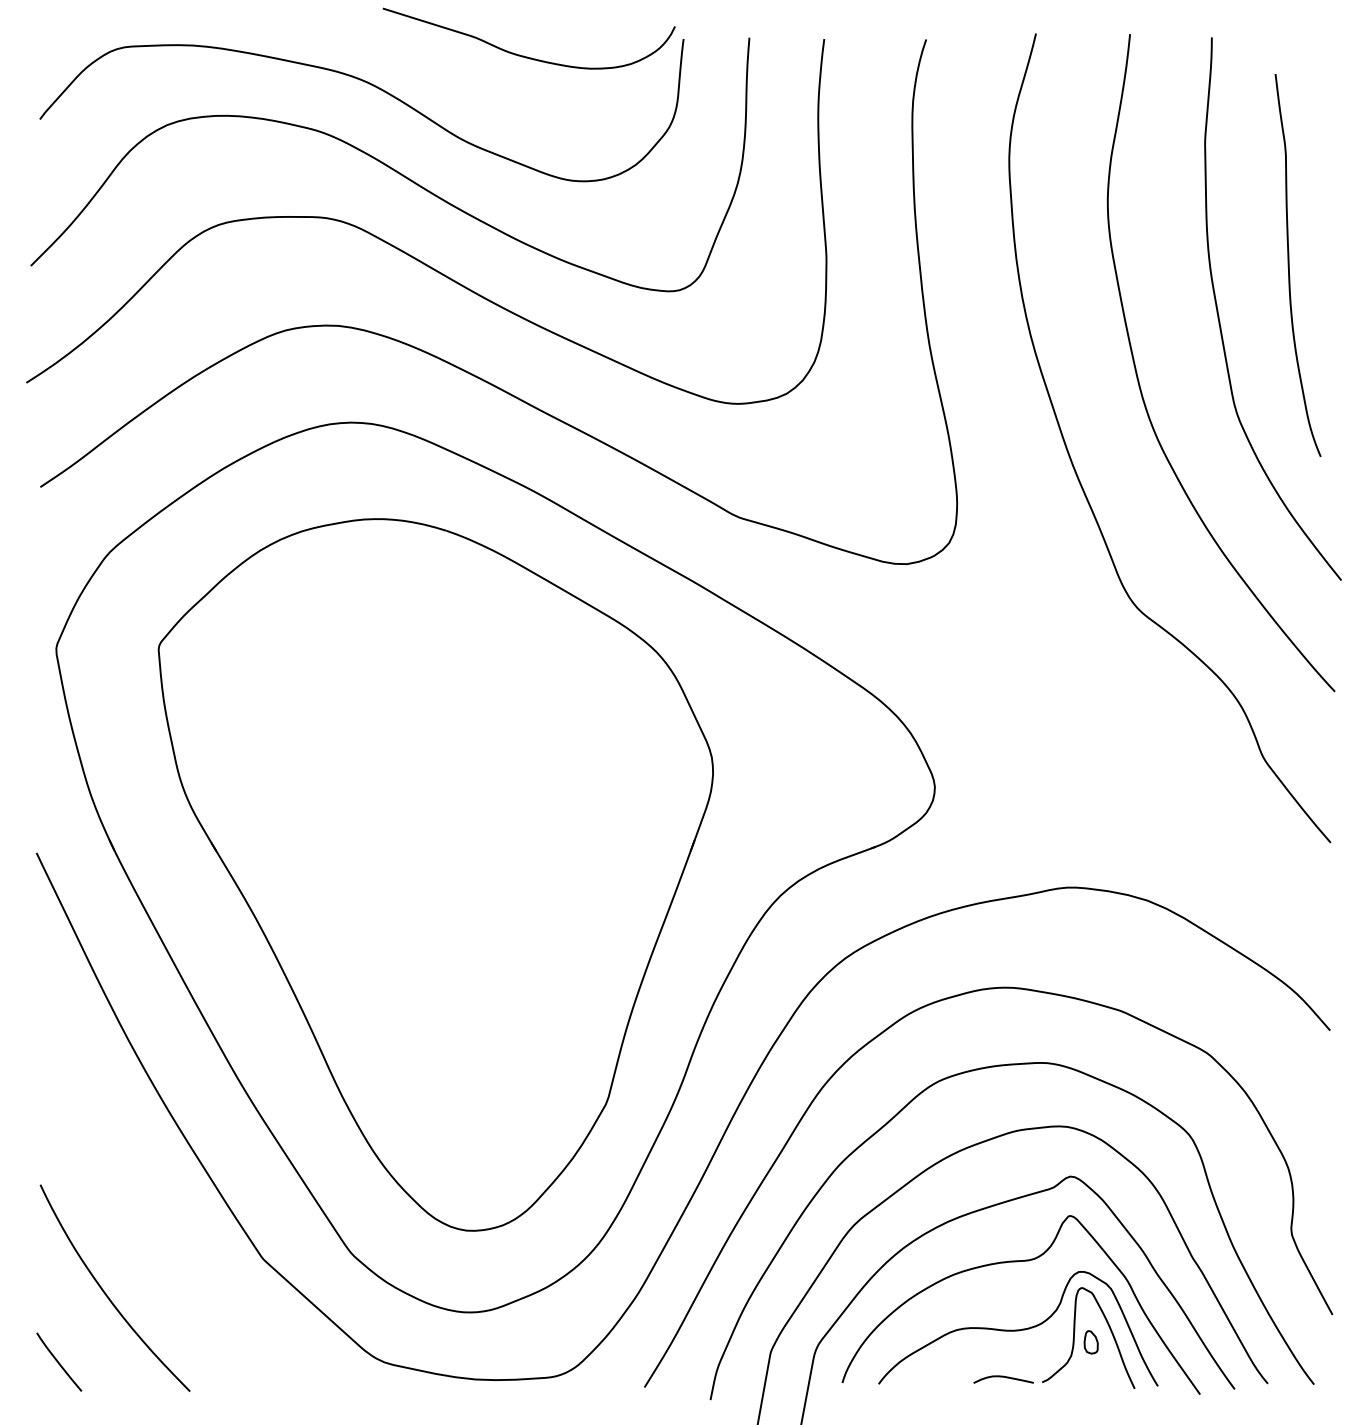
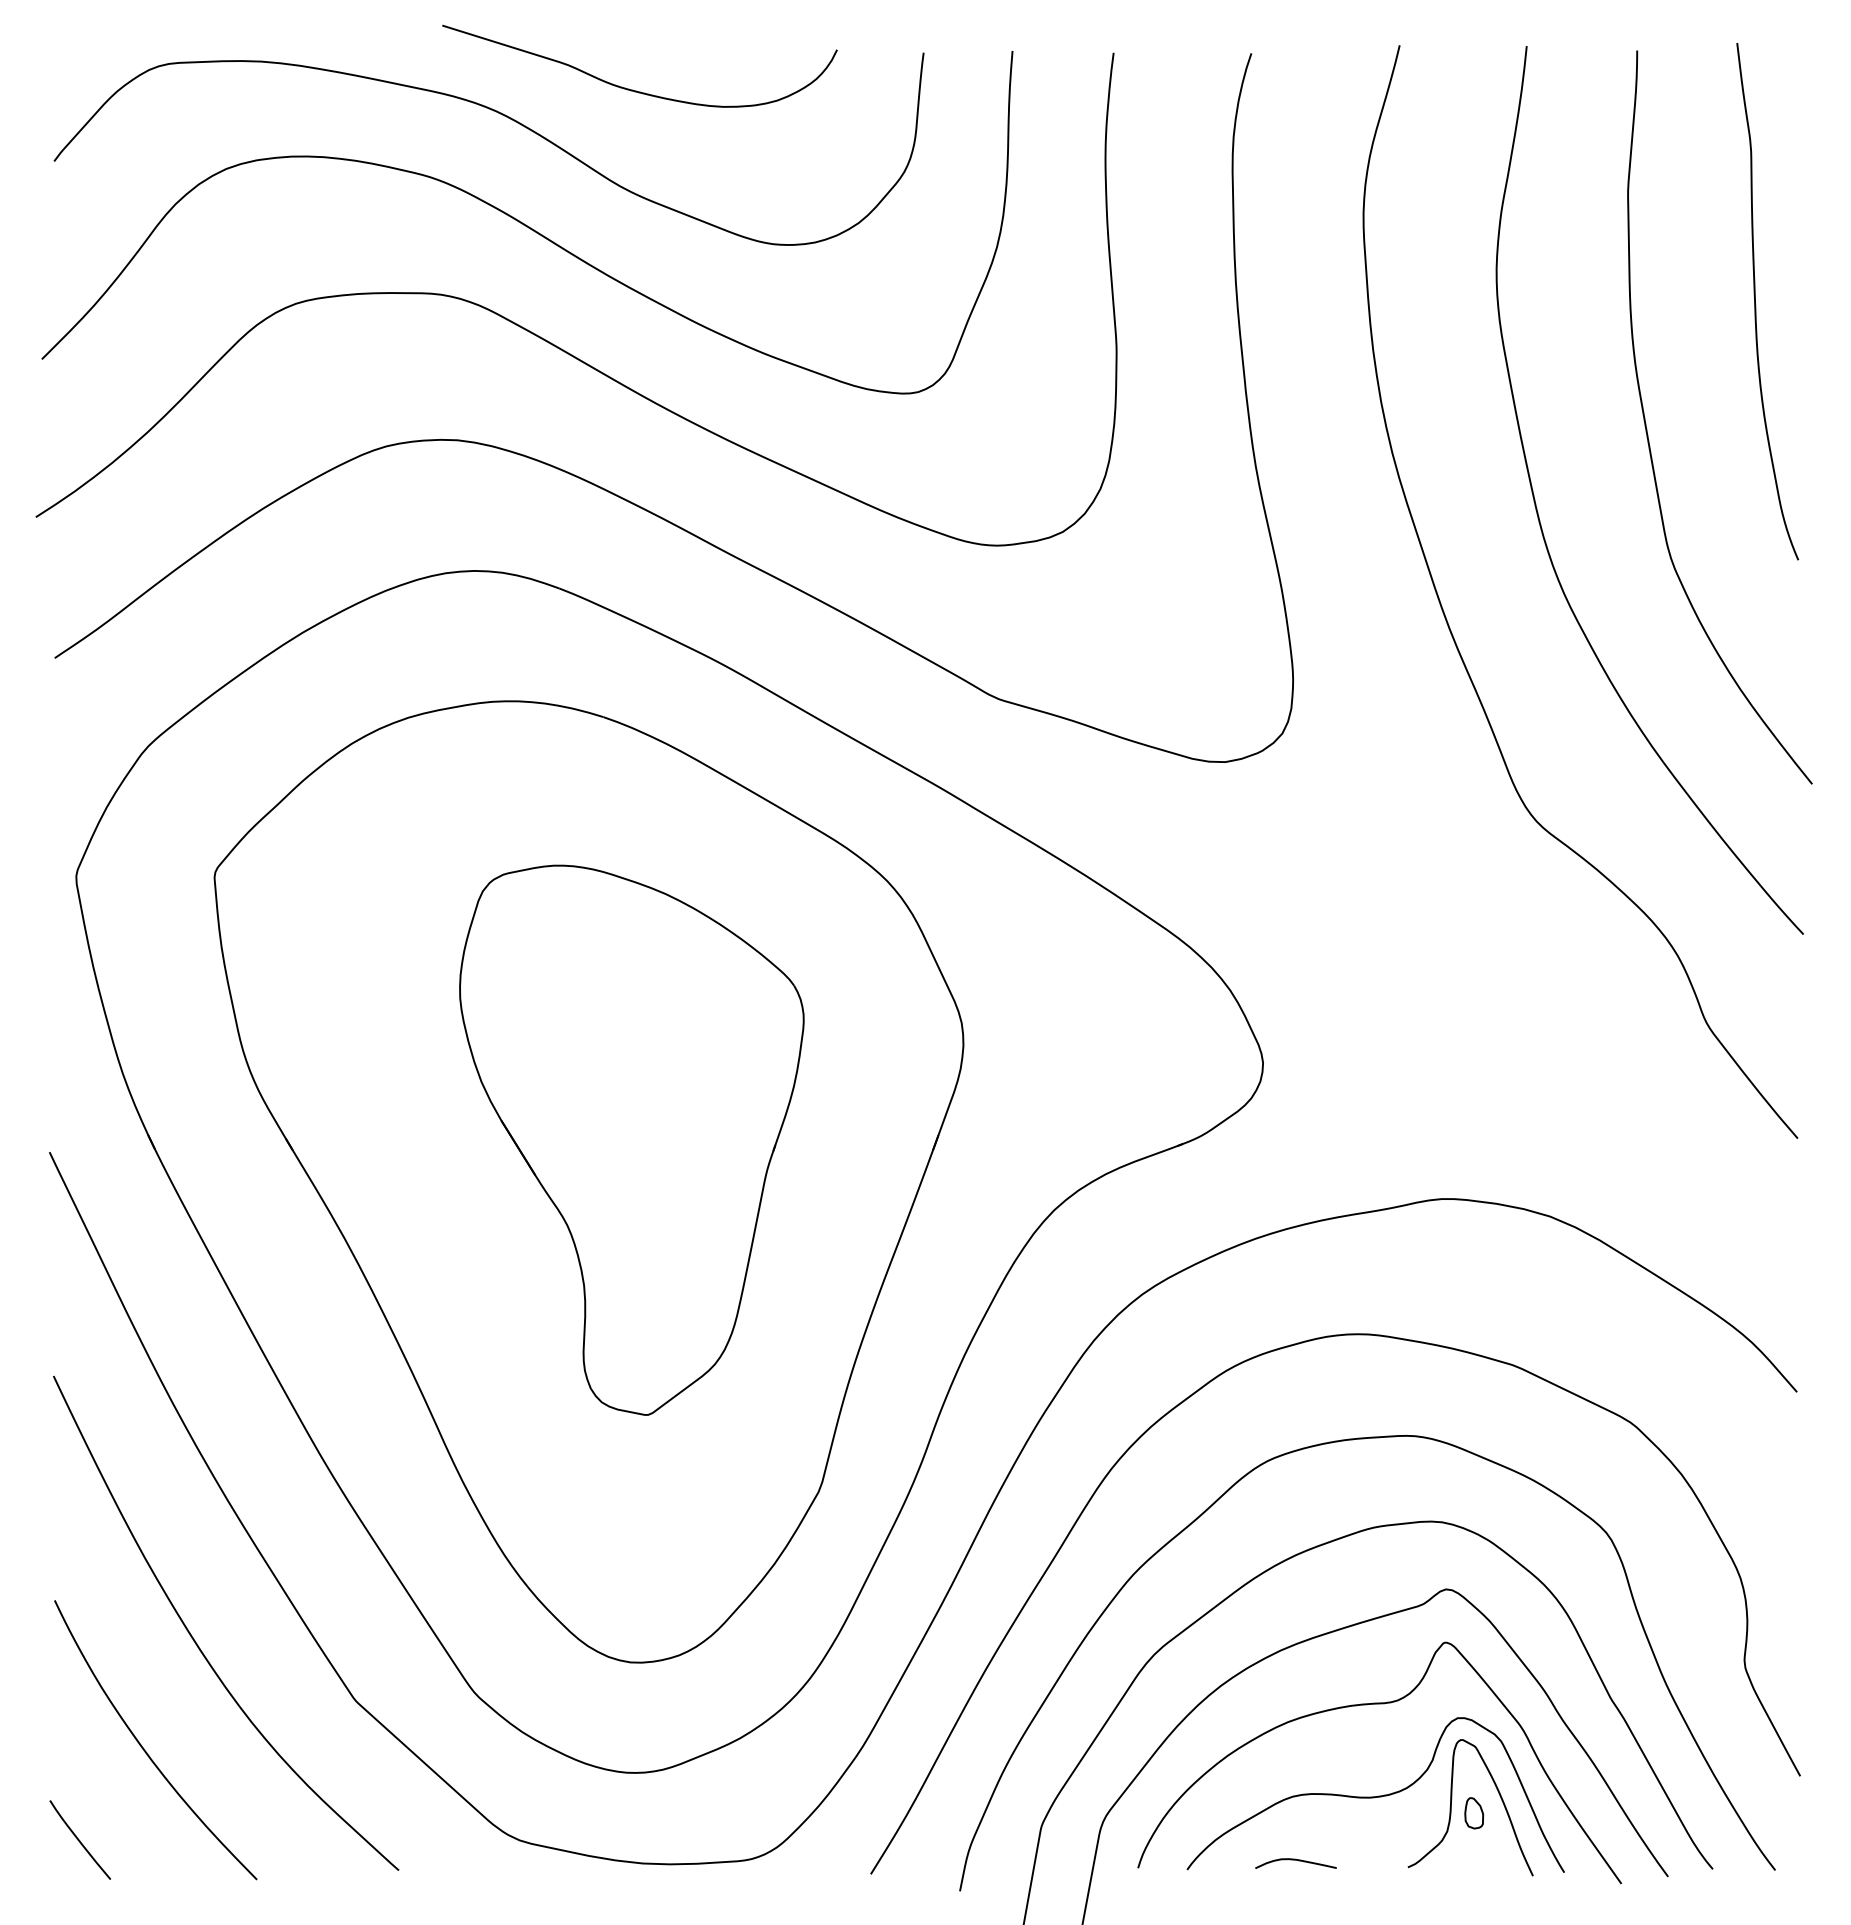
curve: (523, 55) -> (632, 89), moved
curve: (1289, 268) -> (1756, 305), moved
part: (467, 843) -> (631, 1139), added
curve: (146, 1216) -> (197, 1643), added
curve: (1003, 1377) -> (1295, 1860), moved

